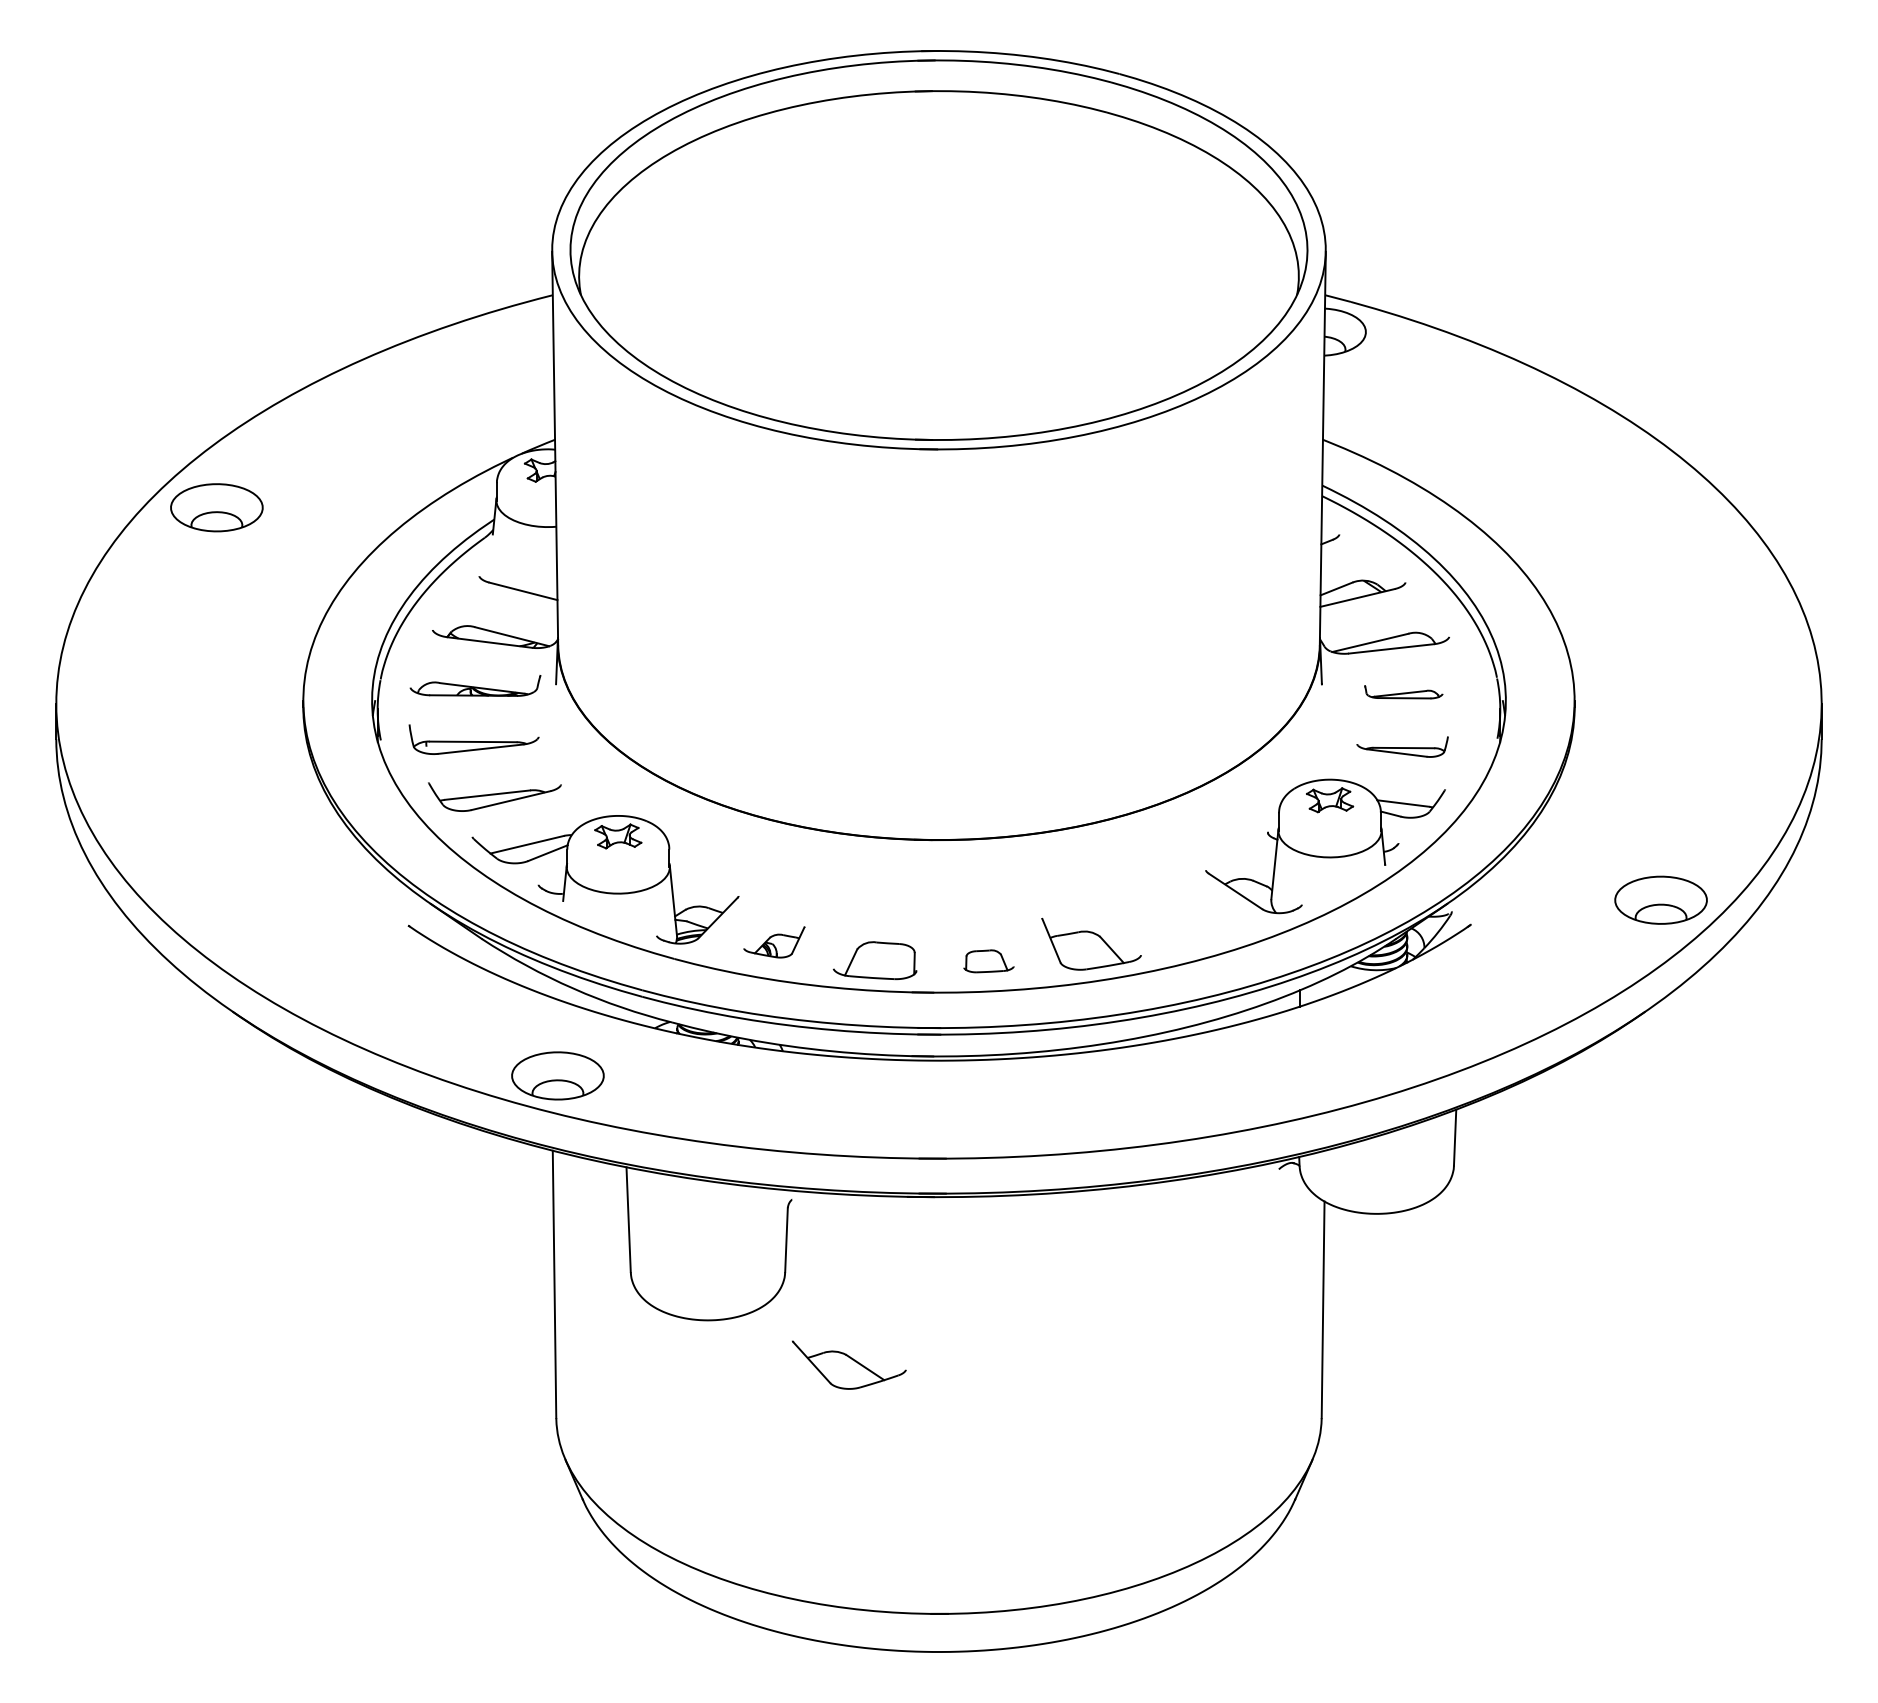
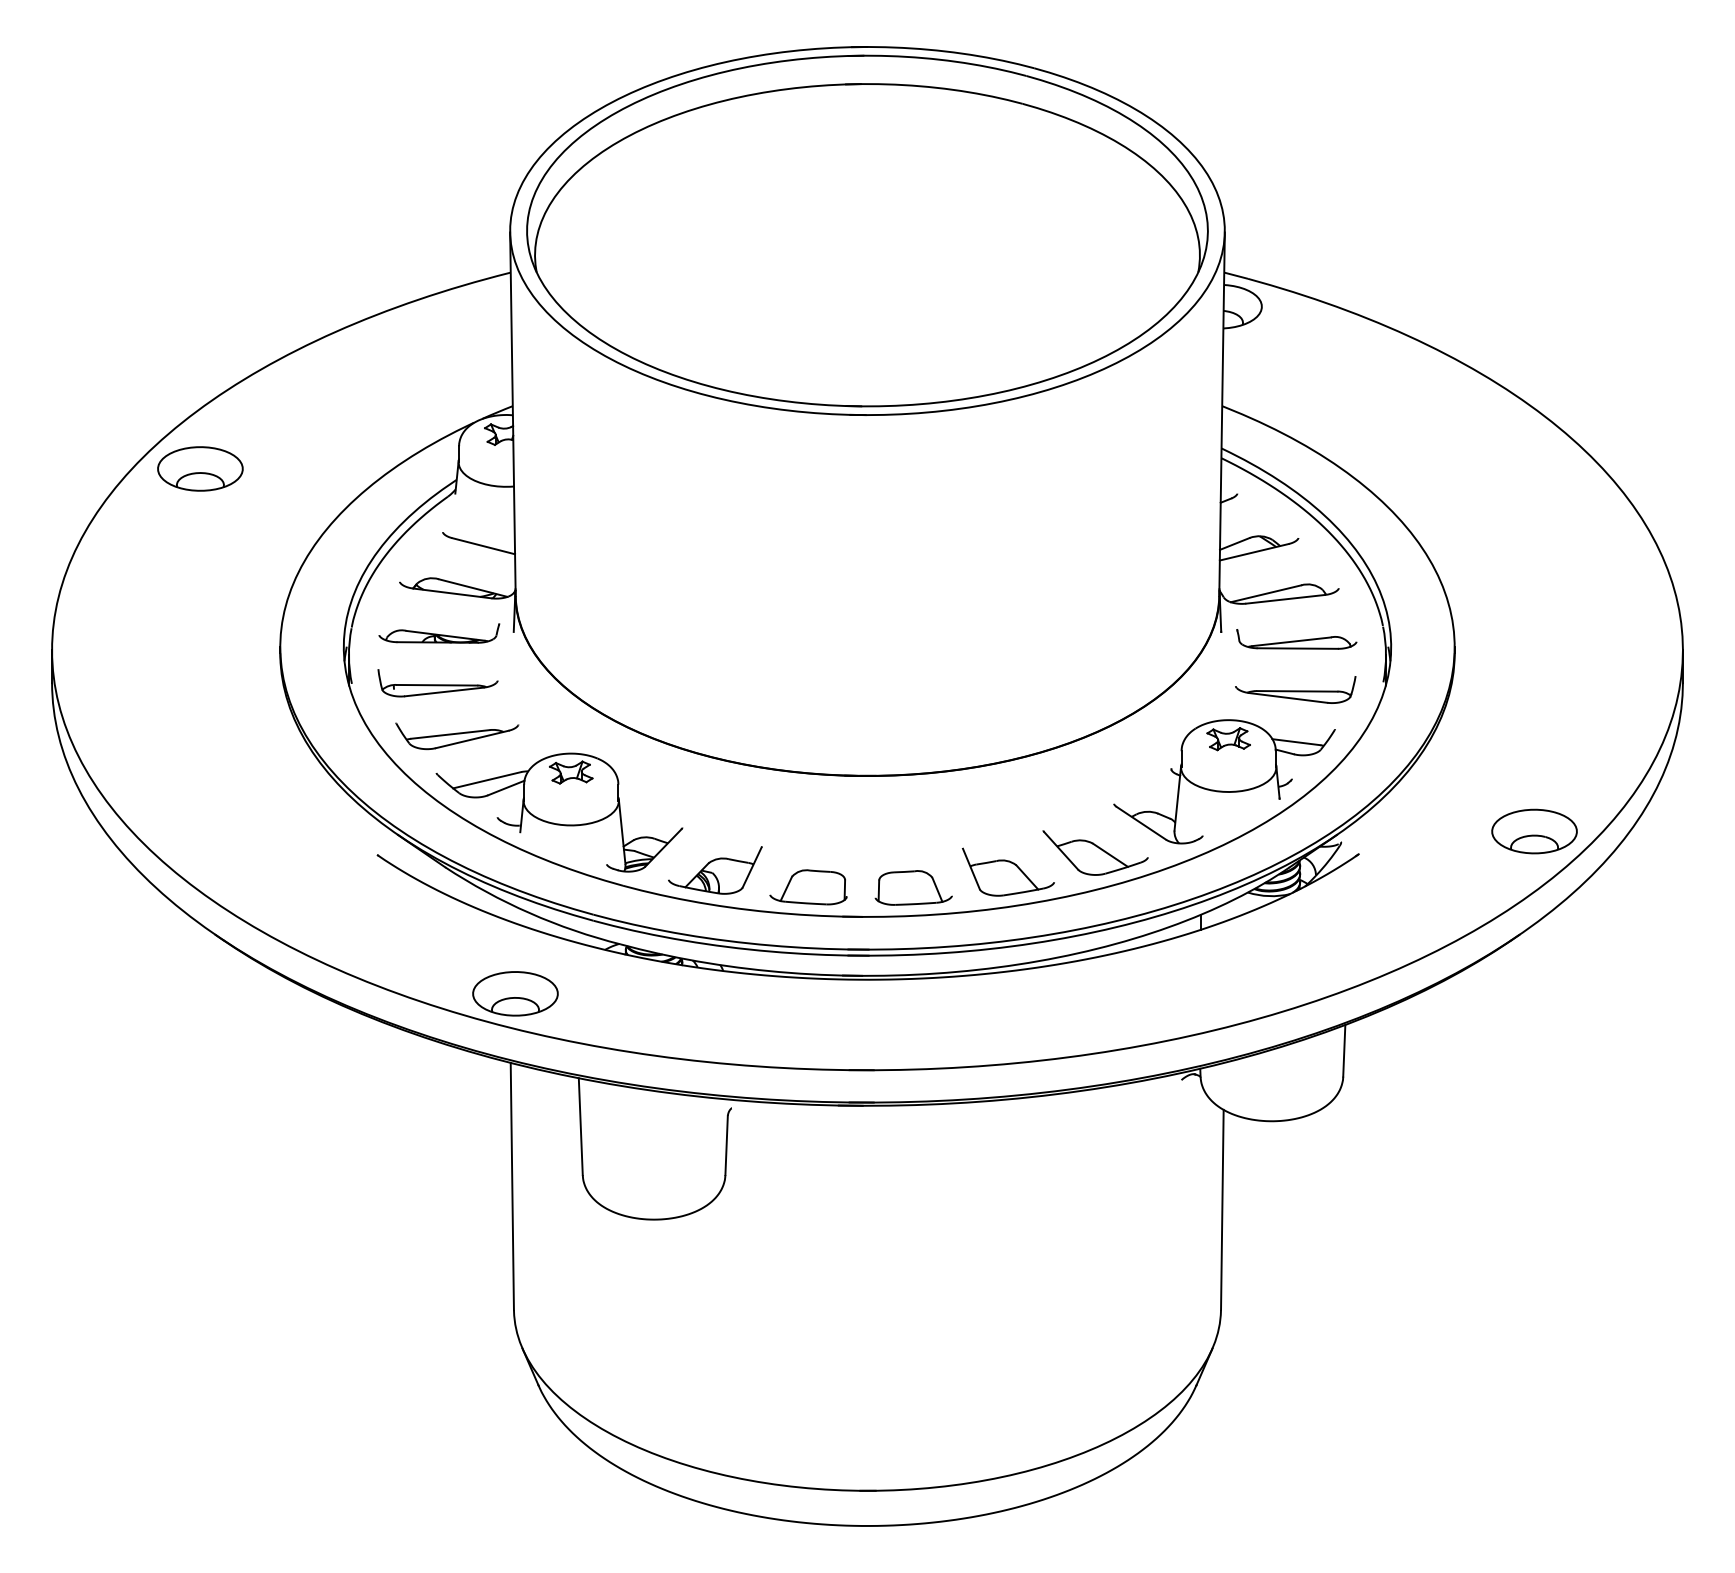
part: (1403, 692) -> (1296, 639), size x1.67
part: (1402, 746) -> (1295, 689), size x1.43
part: (774, 942) -> (715, 870), size x1.67
part: (988, 960) -> (913, 887), size x1.67
part: (849, 1364) -> (1095, 852), moved

